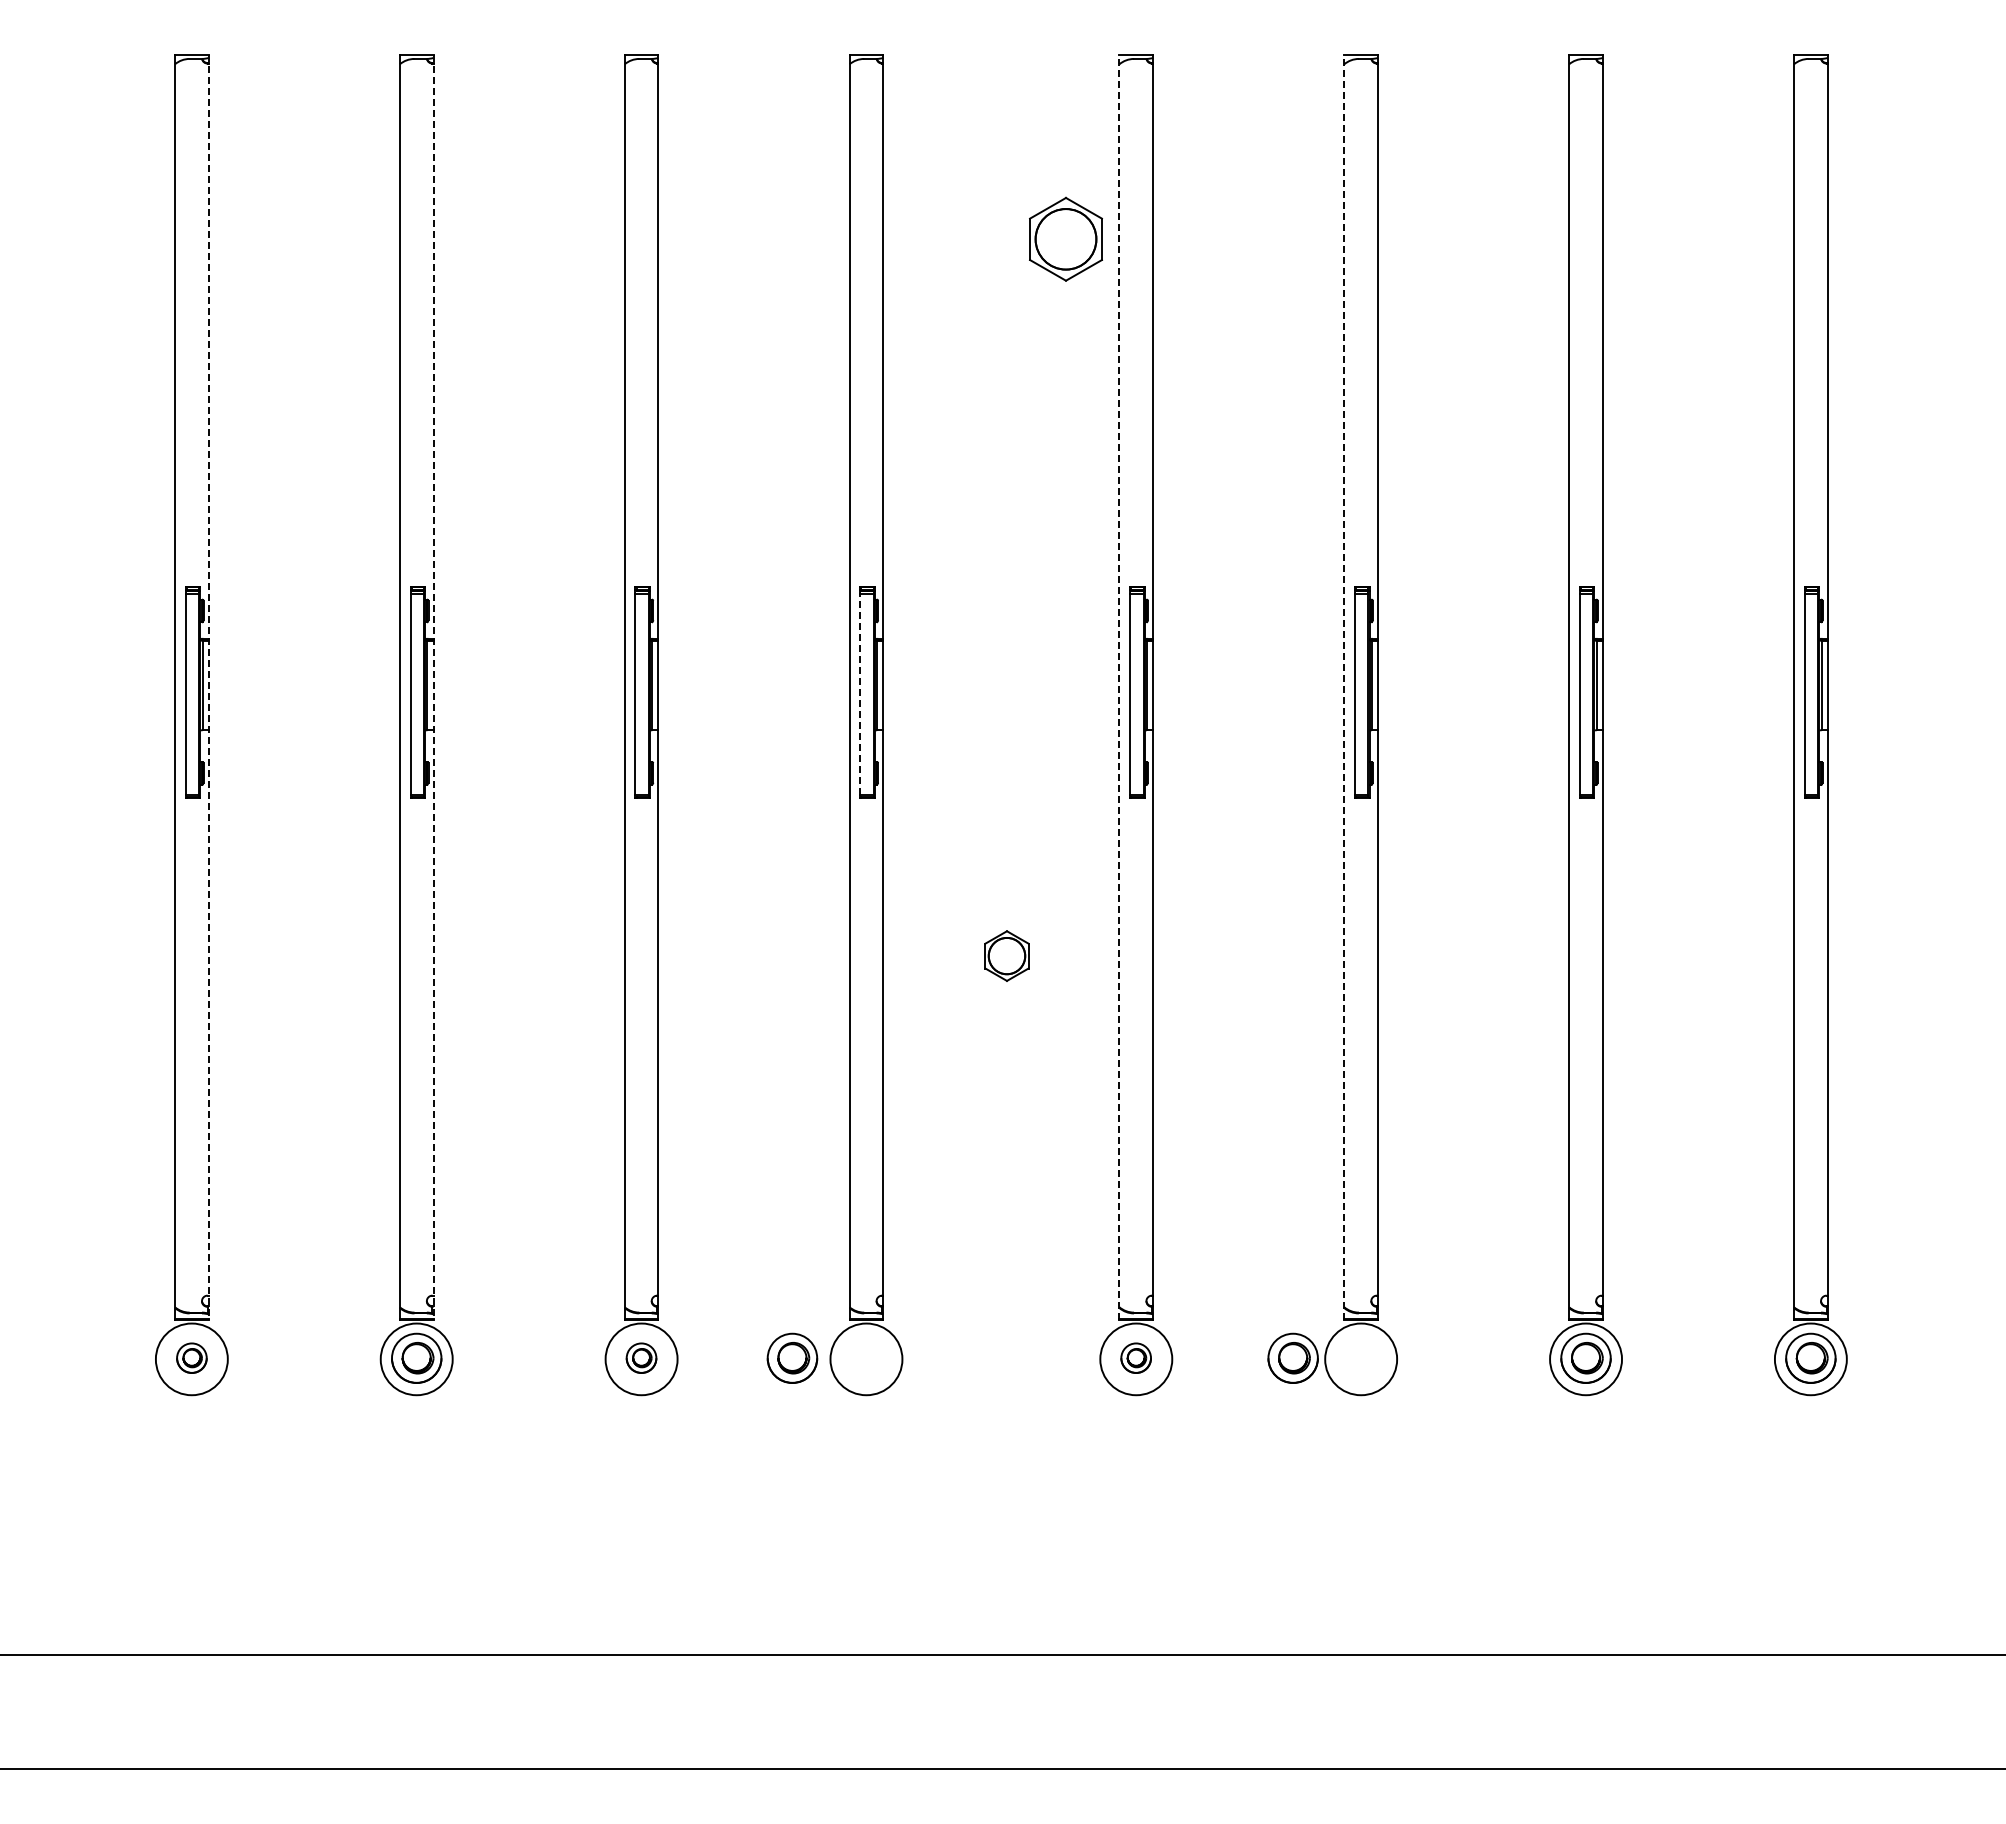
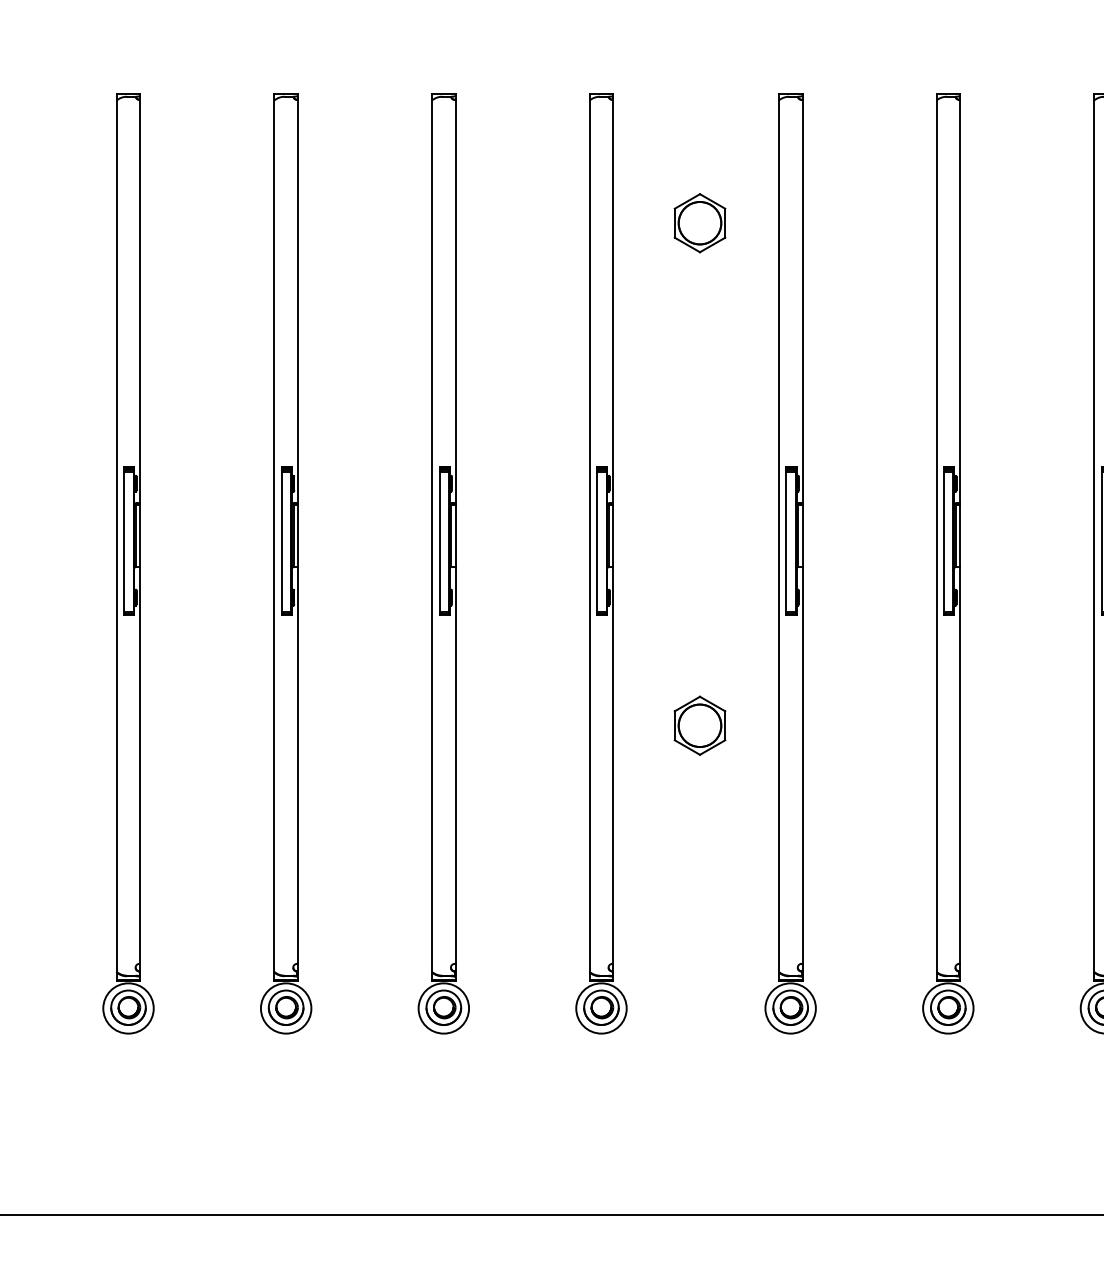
part: (1065, 238) -> (699, 222), moved
line: (208, 687) -> (140, 537), dashed -> solid
line: (433, 687) -> (297, 537), dashed -> solid
line: (1119, 687) -> (778, 537), dashed -> solid
line: (1344, 687) -> (936, 537), dashed -> solid
line: (860, 693) -> (597, 541), dashed -> solid
part: (1006, 955) -> (699, 725), size x1.67
part: (191, 1357) -> (128, 1007), size x1.67
part: (641, 1357) -> (443, 1007), size x1.67
part: (792, 1357) -> (601, 1007), moved
part: (1135, 1357) -> (790, 1007), size x1.67
part: (1292, 1357) -> (947, 1007), moved

